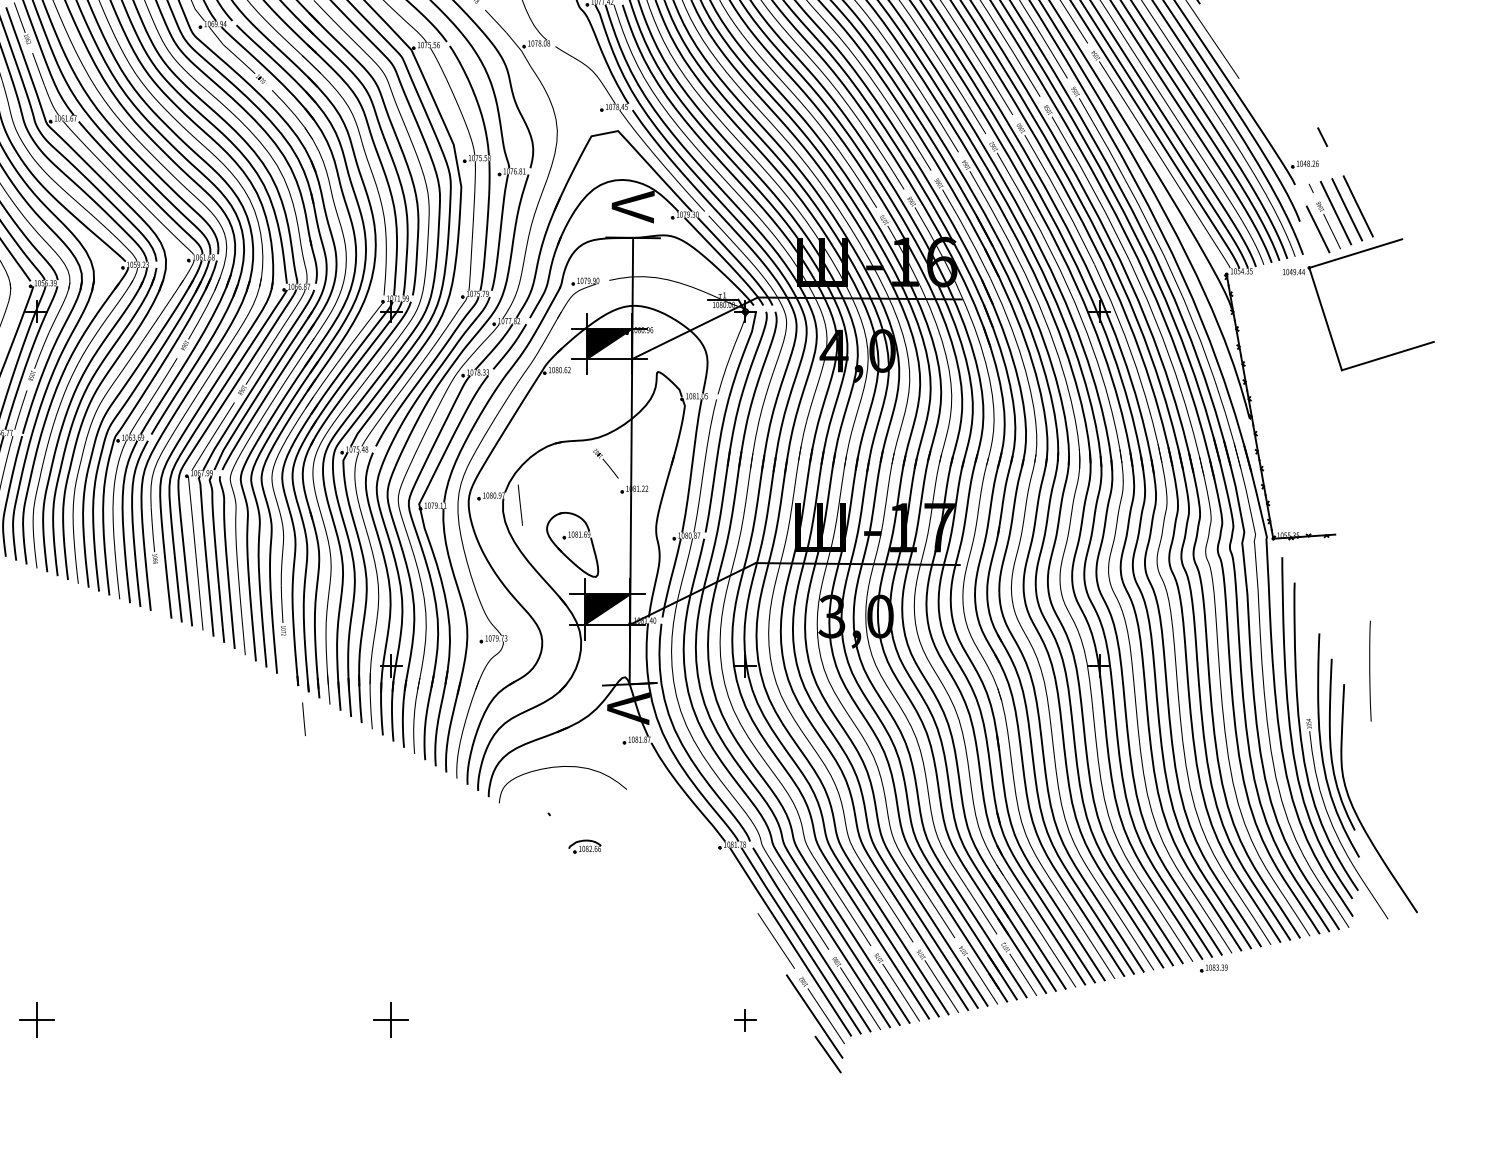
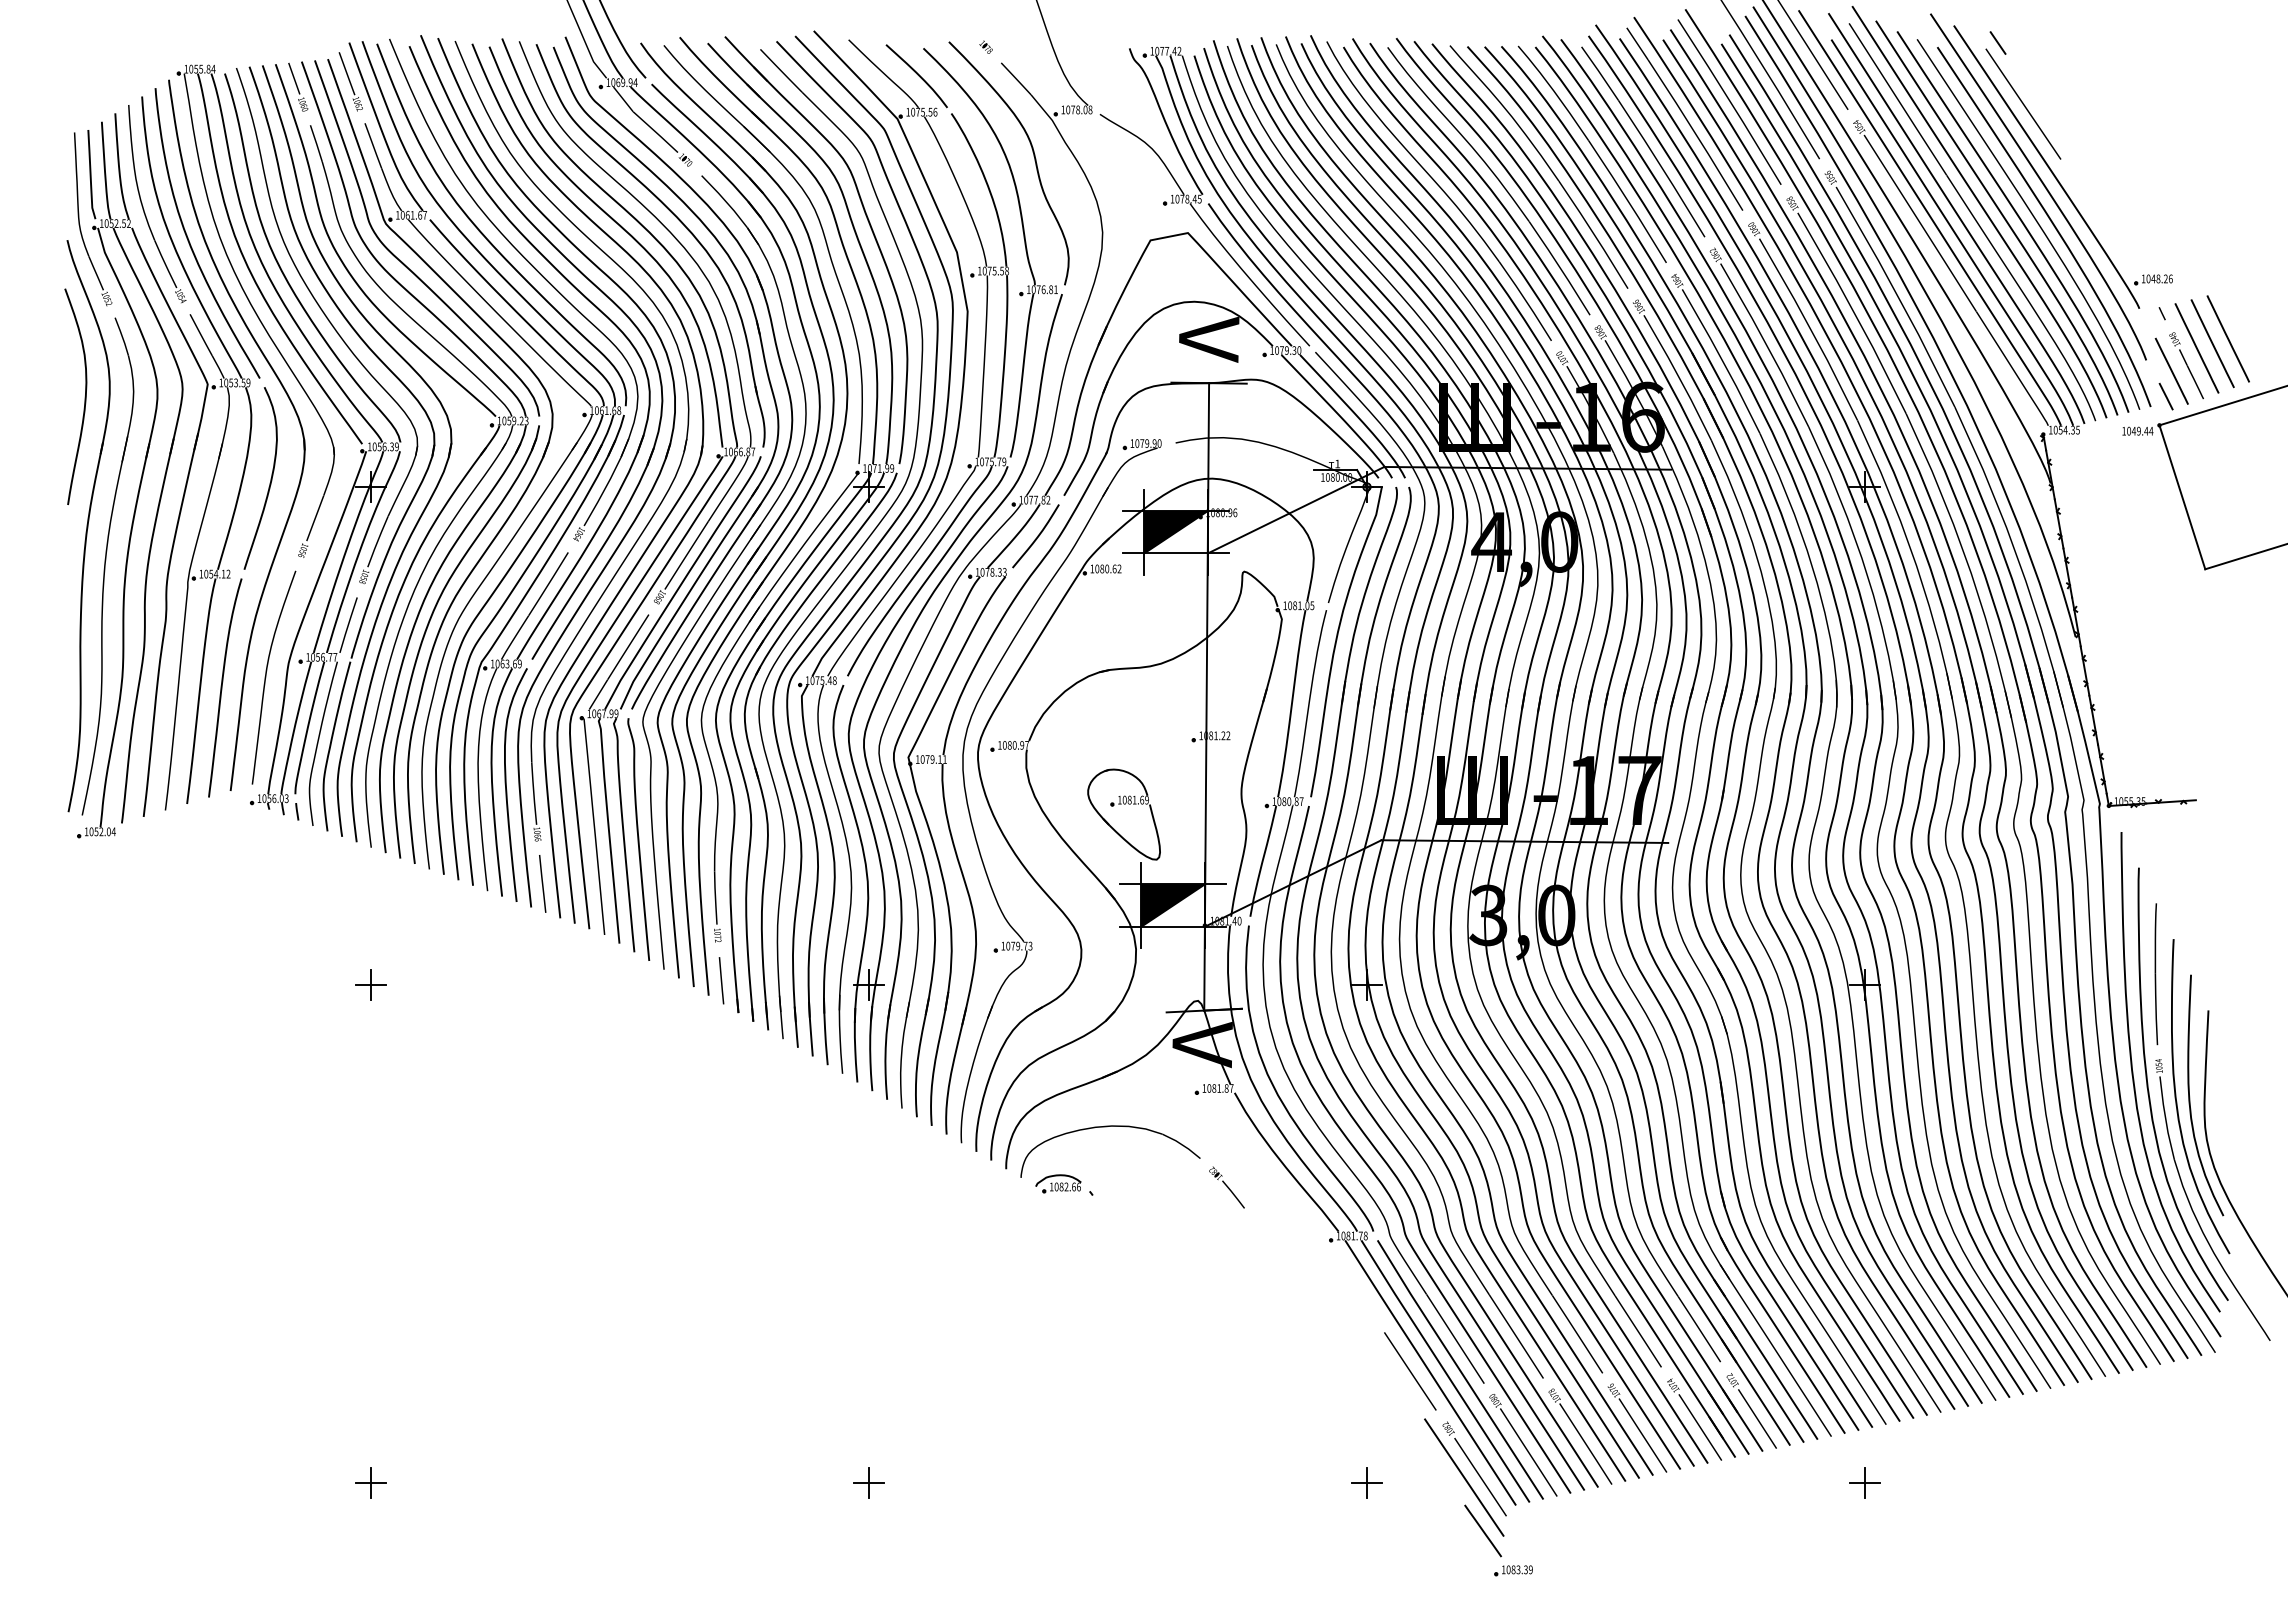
line: (1322, 137) -> (2165, 396), moved
text: (605, 463) -> (1226, 1187), moved
line: (520, 504) -> (542, 883), moved
part: (36, 665) -> (370, 984), added
part: (1370, 671) -> (2156, 974), moved
line: (303, 719) -> (721, 980), moved
part: (585, 846) -> (1058, 1183), moved
part: (1213, 968) -> (1513, 1570), moved
part: (36, 1020) -> (370, 1482), size x0.62
part: (390, 1020) -> (868, 1482), size x0.62
part: (1099, 1020) -> (1864, 1482), added

